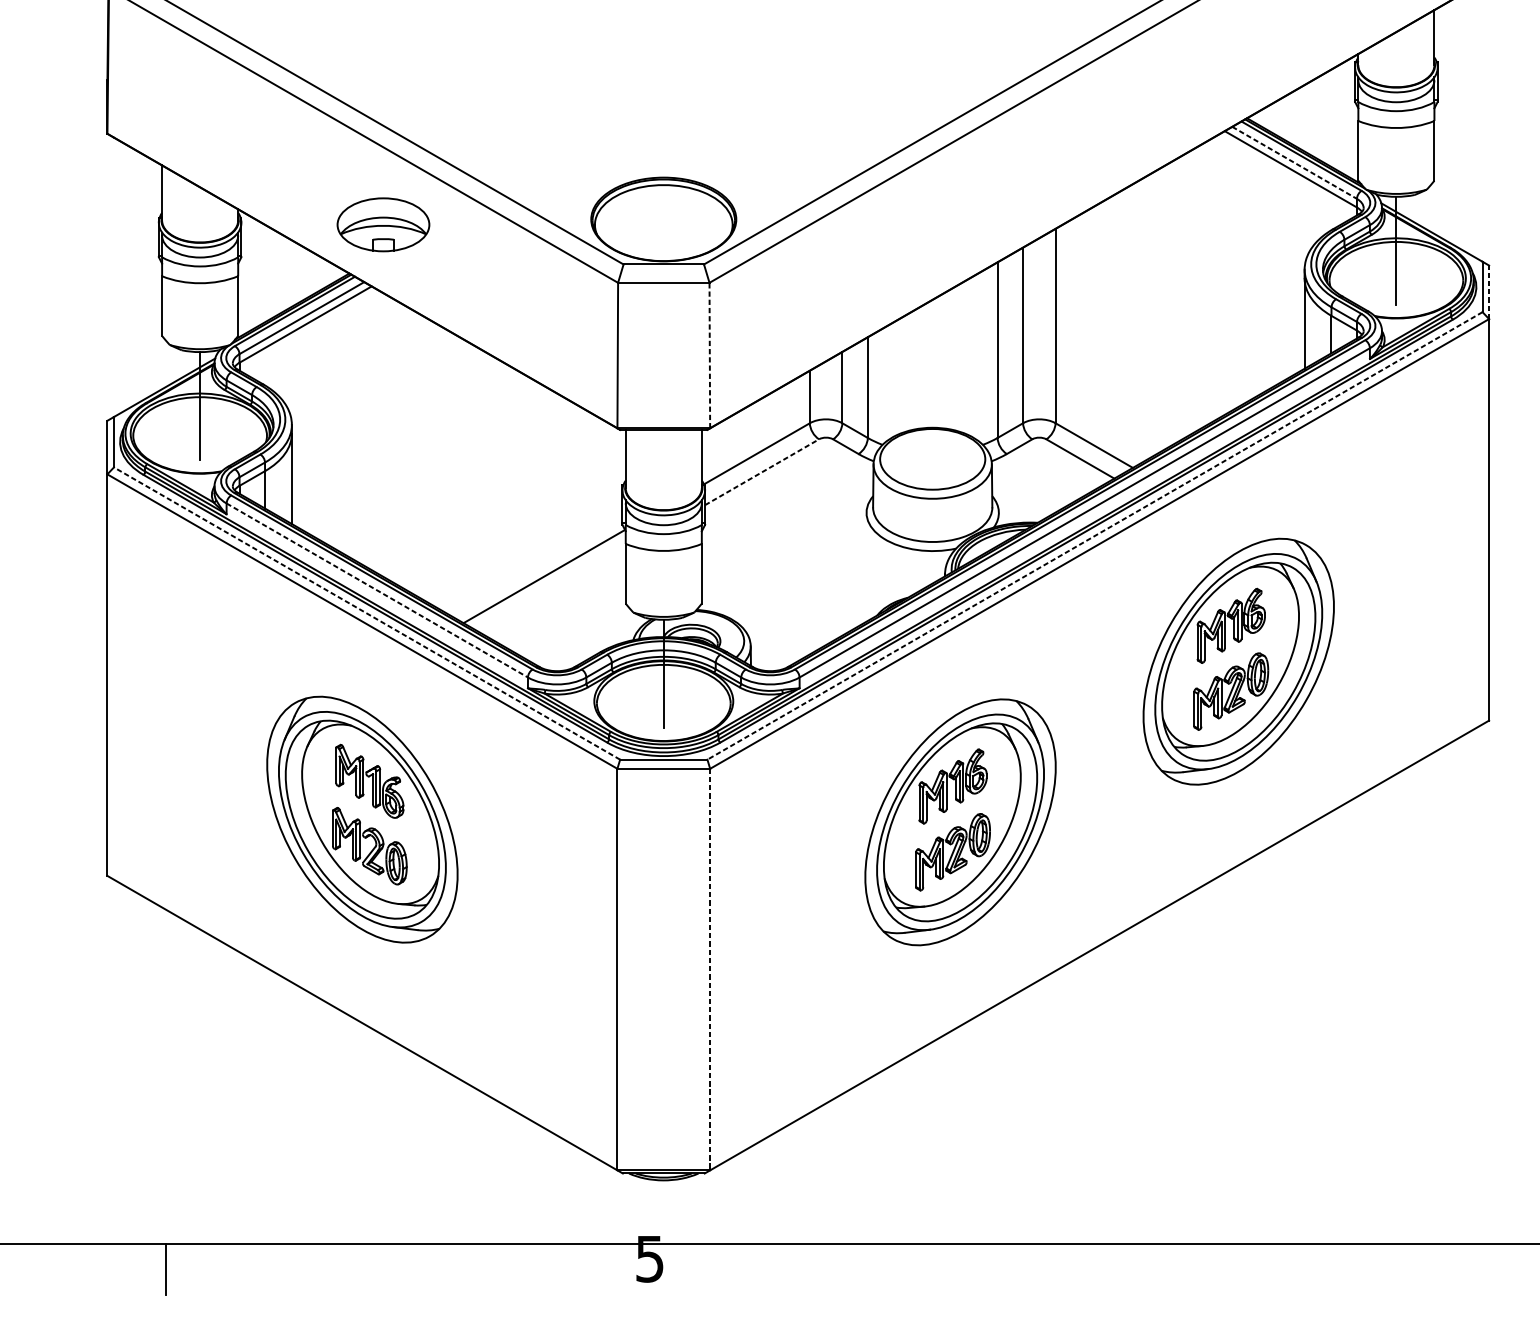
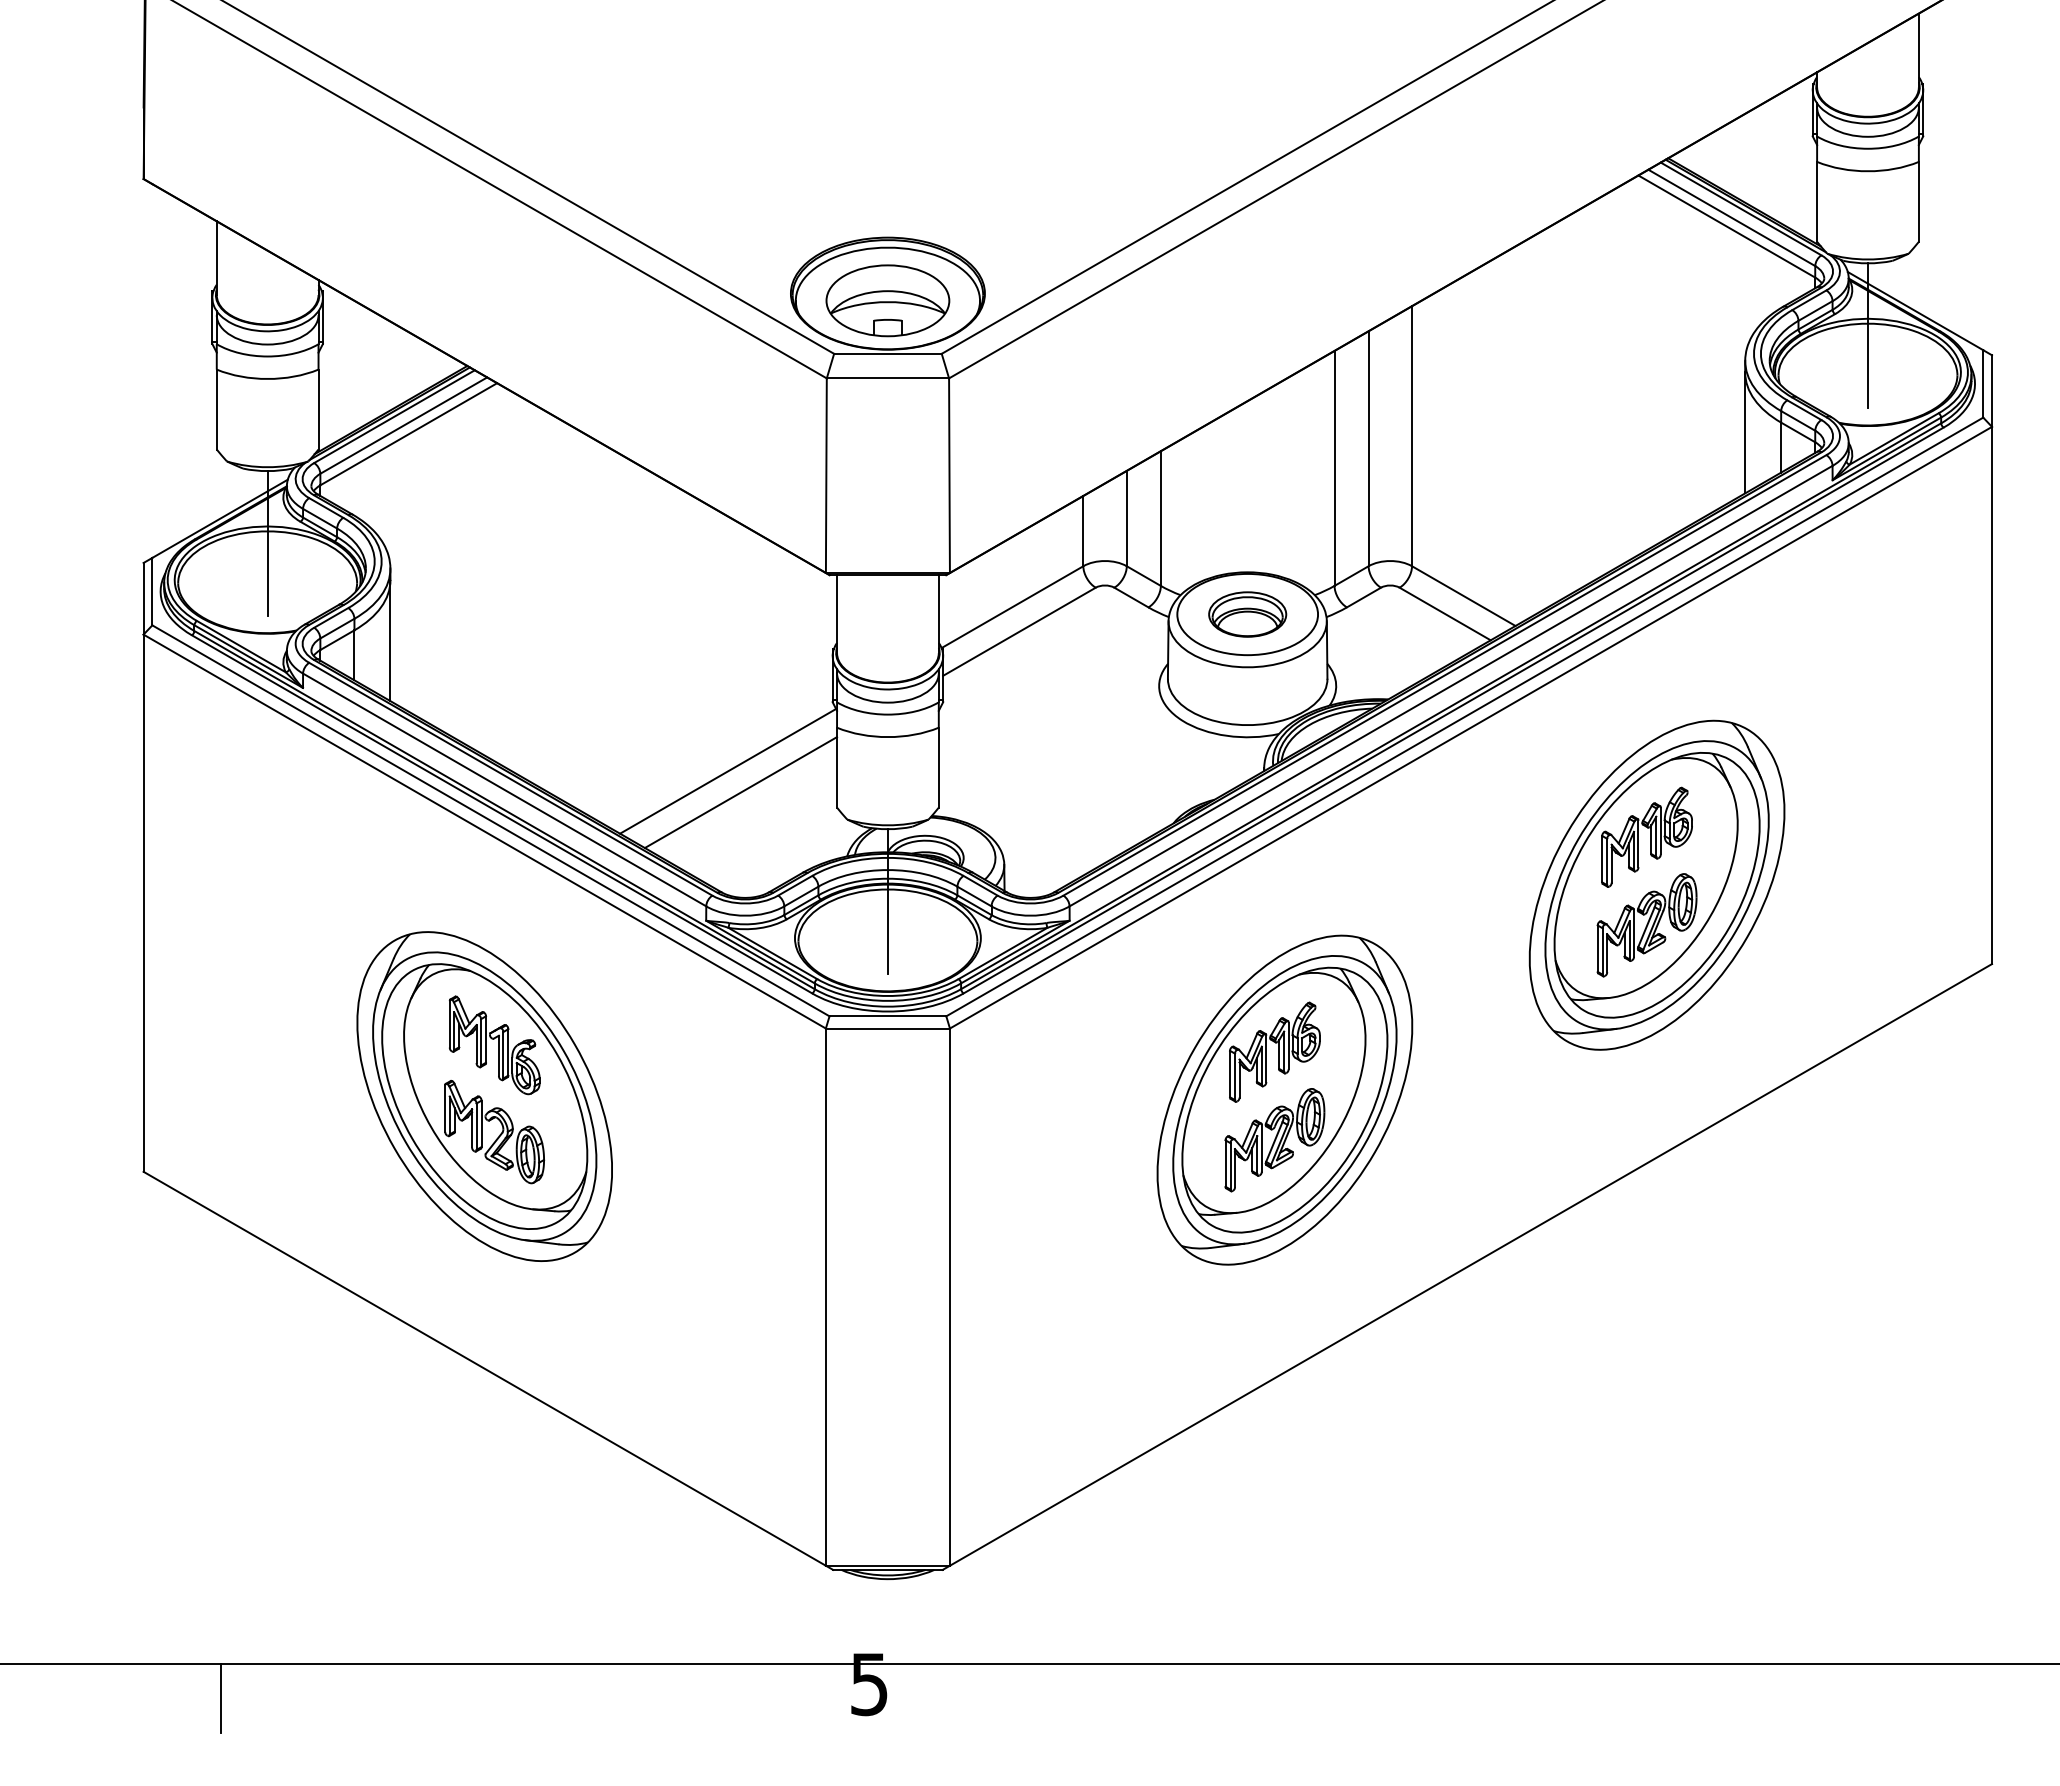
line: (1295, 163) -> (1732, 218), dashed -> solid
part: (383, 224) -> (887, 300), moved
line: (1489, 292) -> (1992, 391), dashed -> solid
line: (709, 355) -> (949, 475), dashed -> solid
part: (932, 459) -> (1247, 614), added
line: (762, 472) -> (1019, 631), dashed -> solid
line: (1094, 535) -> (1464, 716), dashed -> solid
line: (377, 590) -> (504, 789), dashed -> solid
line: (553, 592) -> (740, 792), added
line: (366, 613) -> (490, 820), dashed -> solid
line: (709, 969) -> (949, 1297), dashed -> solid

